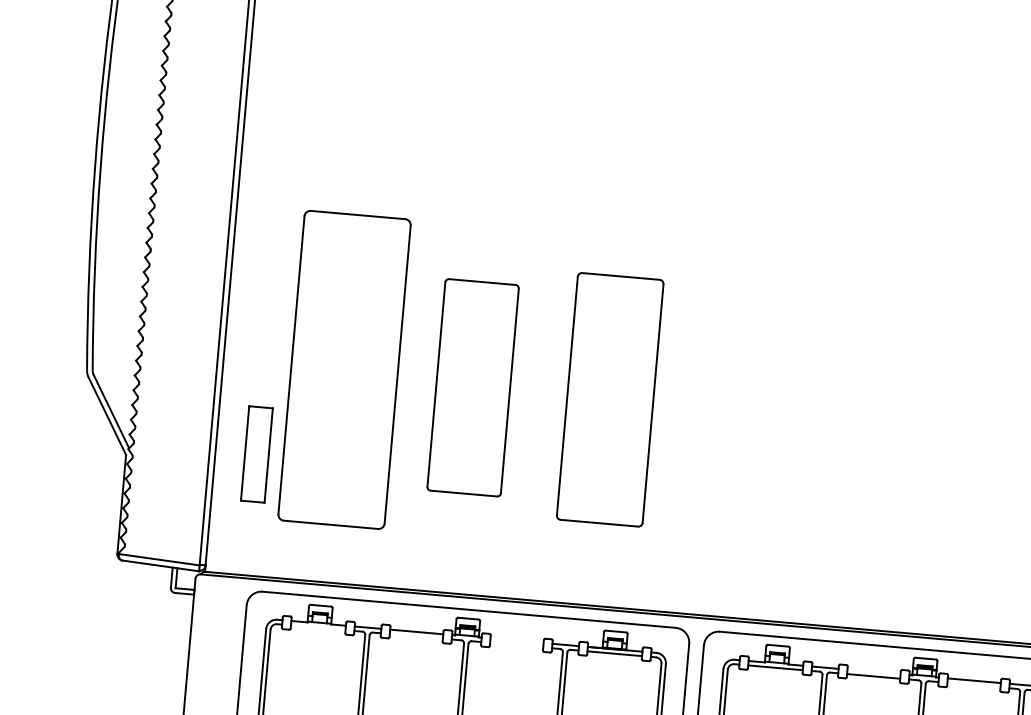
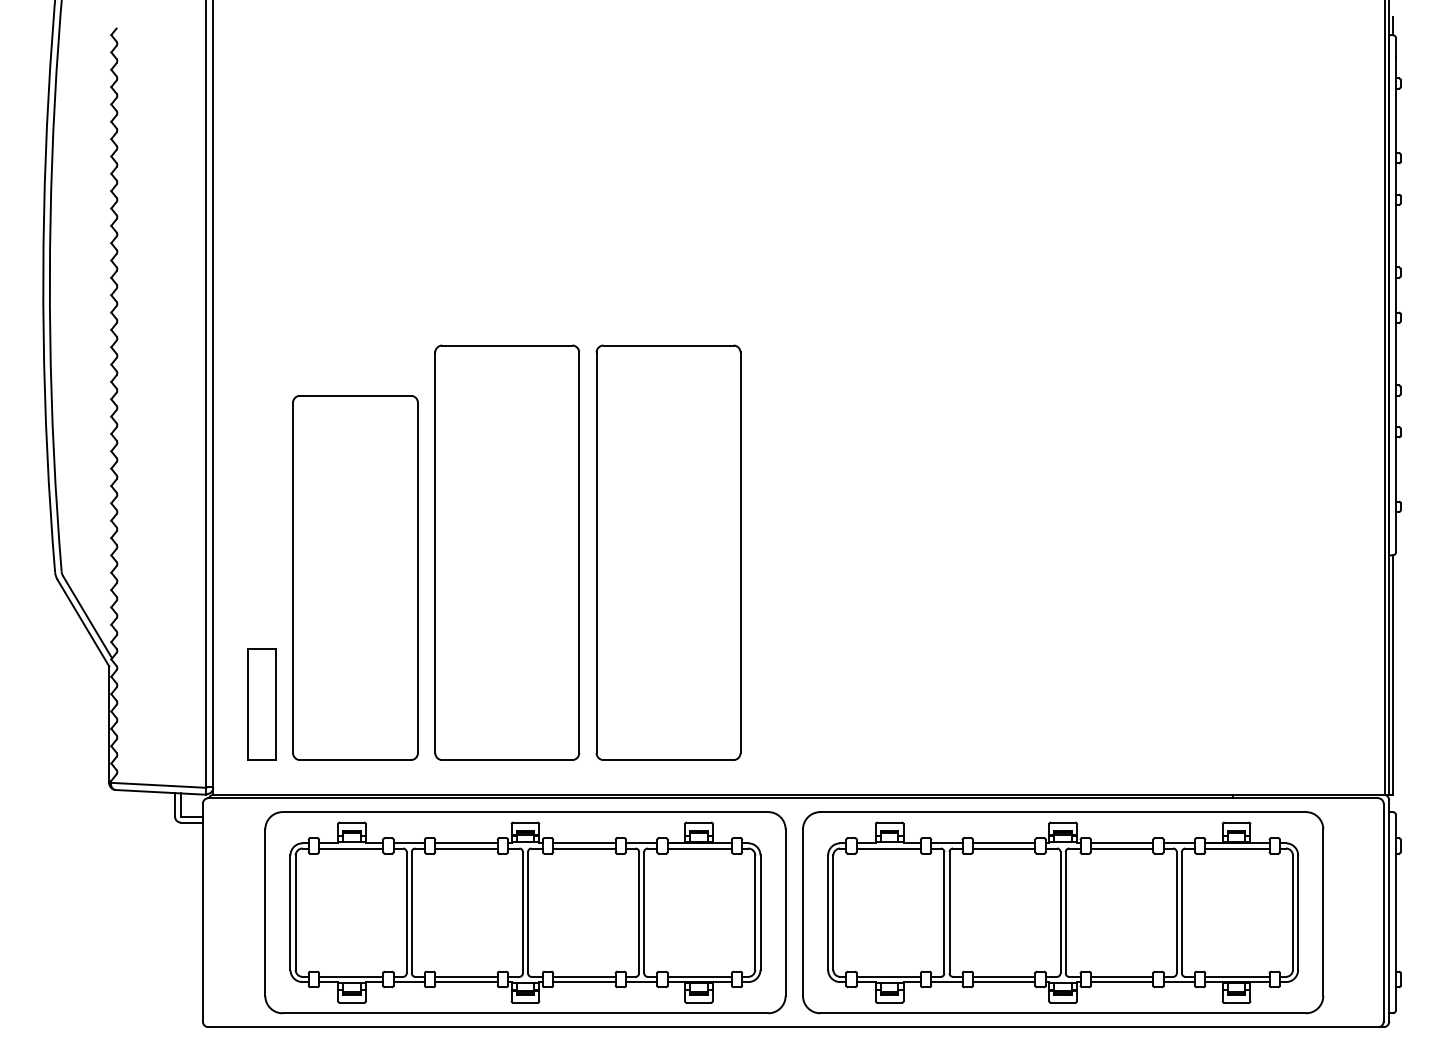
part: (344, 369) -> (355, 577), moved
part: (473, 387) -> (507, 552), size x1.67
part: (610, 399) -> (668, 552), size x1.43
part: (256, 454) -> (261, 704), moved
line: (318, 627) -> (351, 848), added
line: (416, 636) -> (466, 848), added
line: (517, 640) -> (584, 843), added
line: (516, 645) -> (584, 848), added
line: (873, 672) -> (1003, 843), added
line: (973, 685) -> (1121, 848), added

